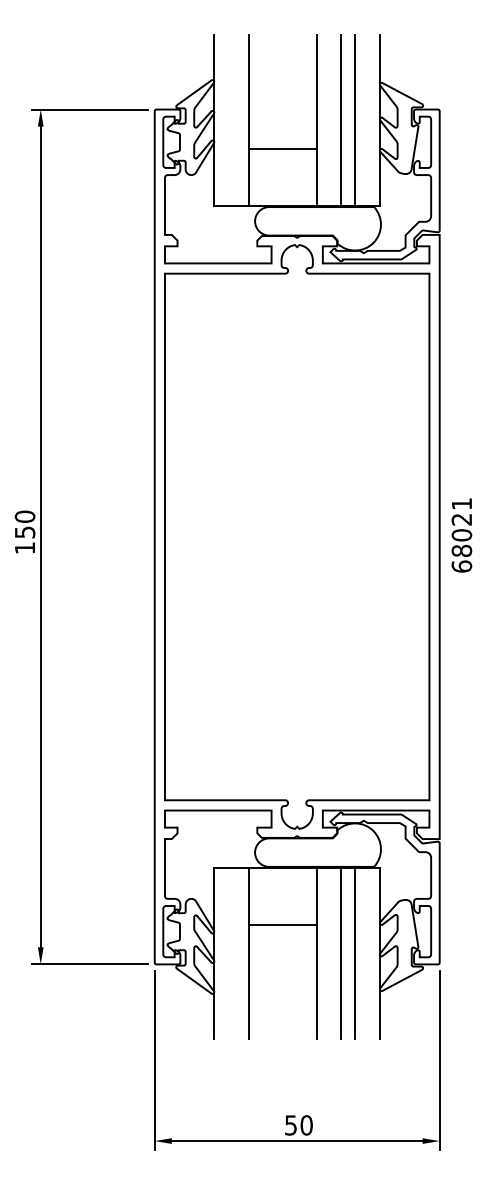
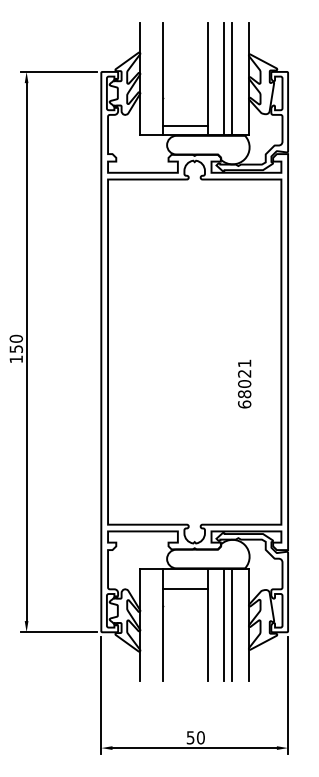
line: (281, 150) -> (184, 126), moved
text: (461, 534) -> (244, 383), moved
line: (281, 925) -> (184, 589), moved

